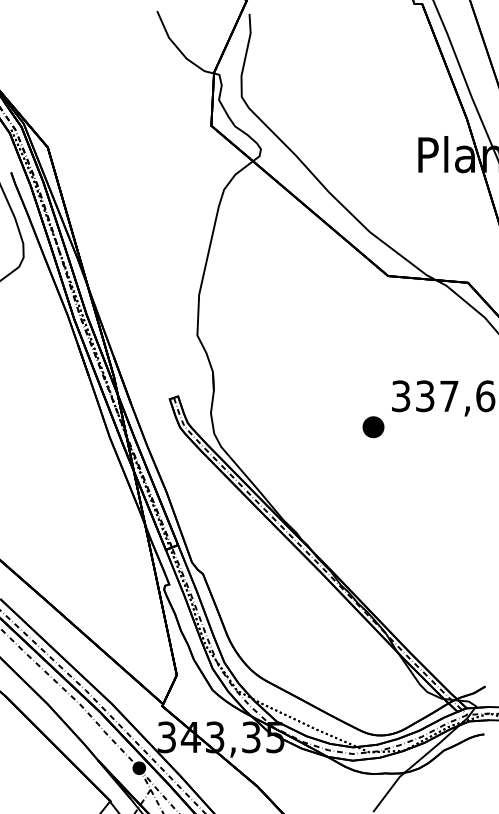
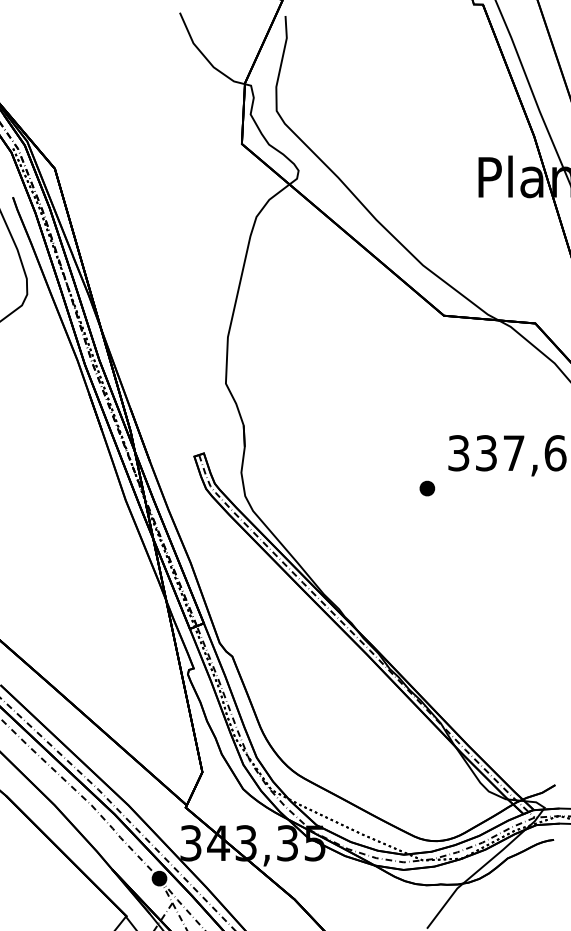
part: (373, 427) -> (427, 488), size x0.62

